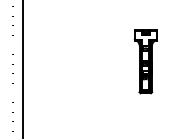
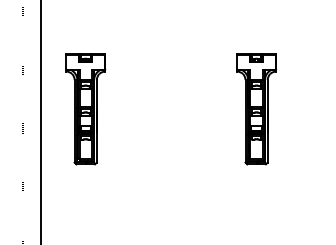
part: (48, 61) -> (85, 108), added

